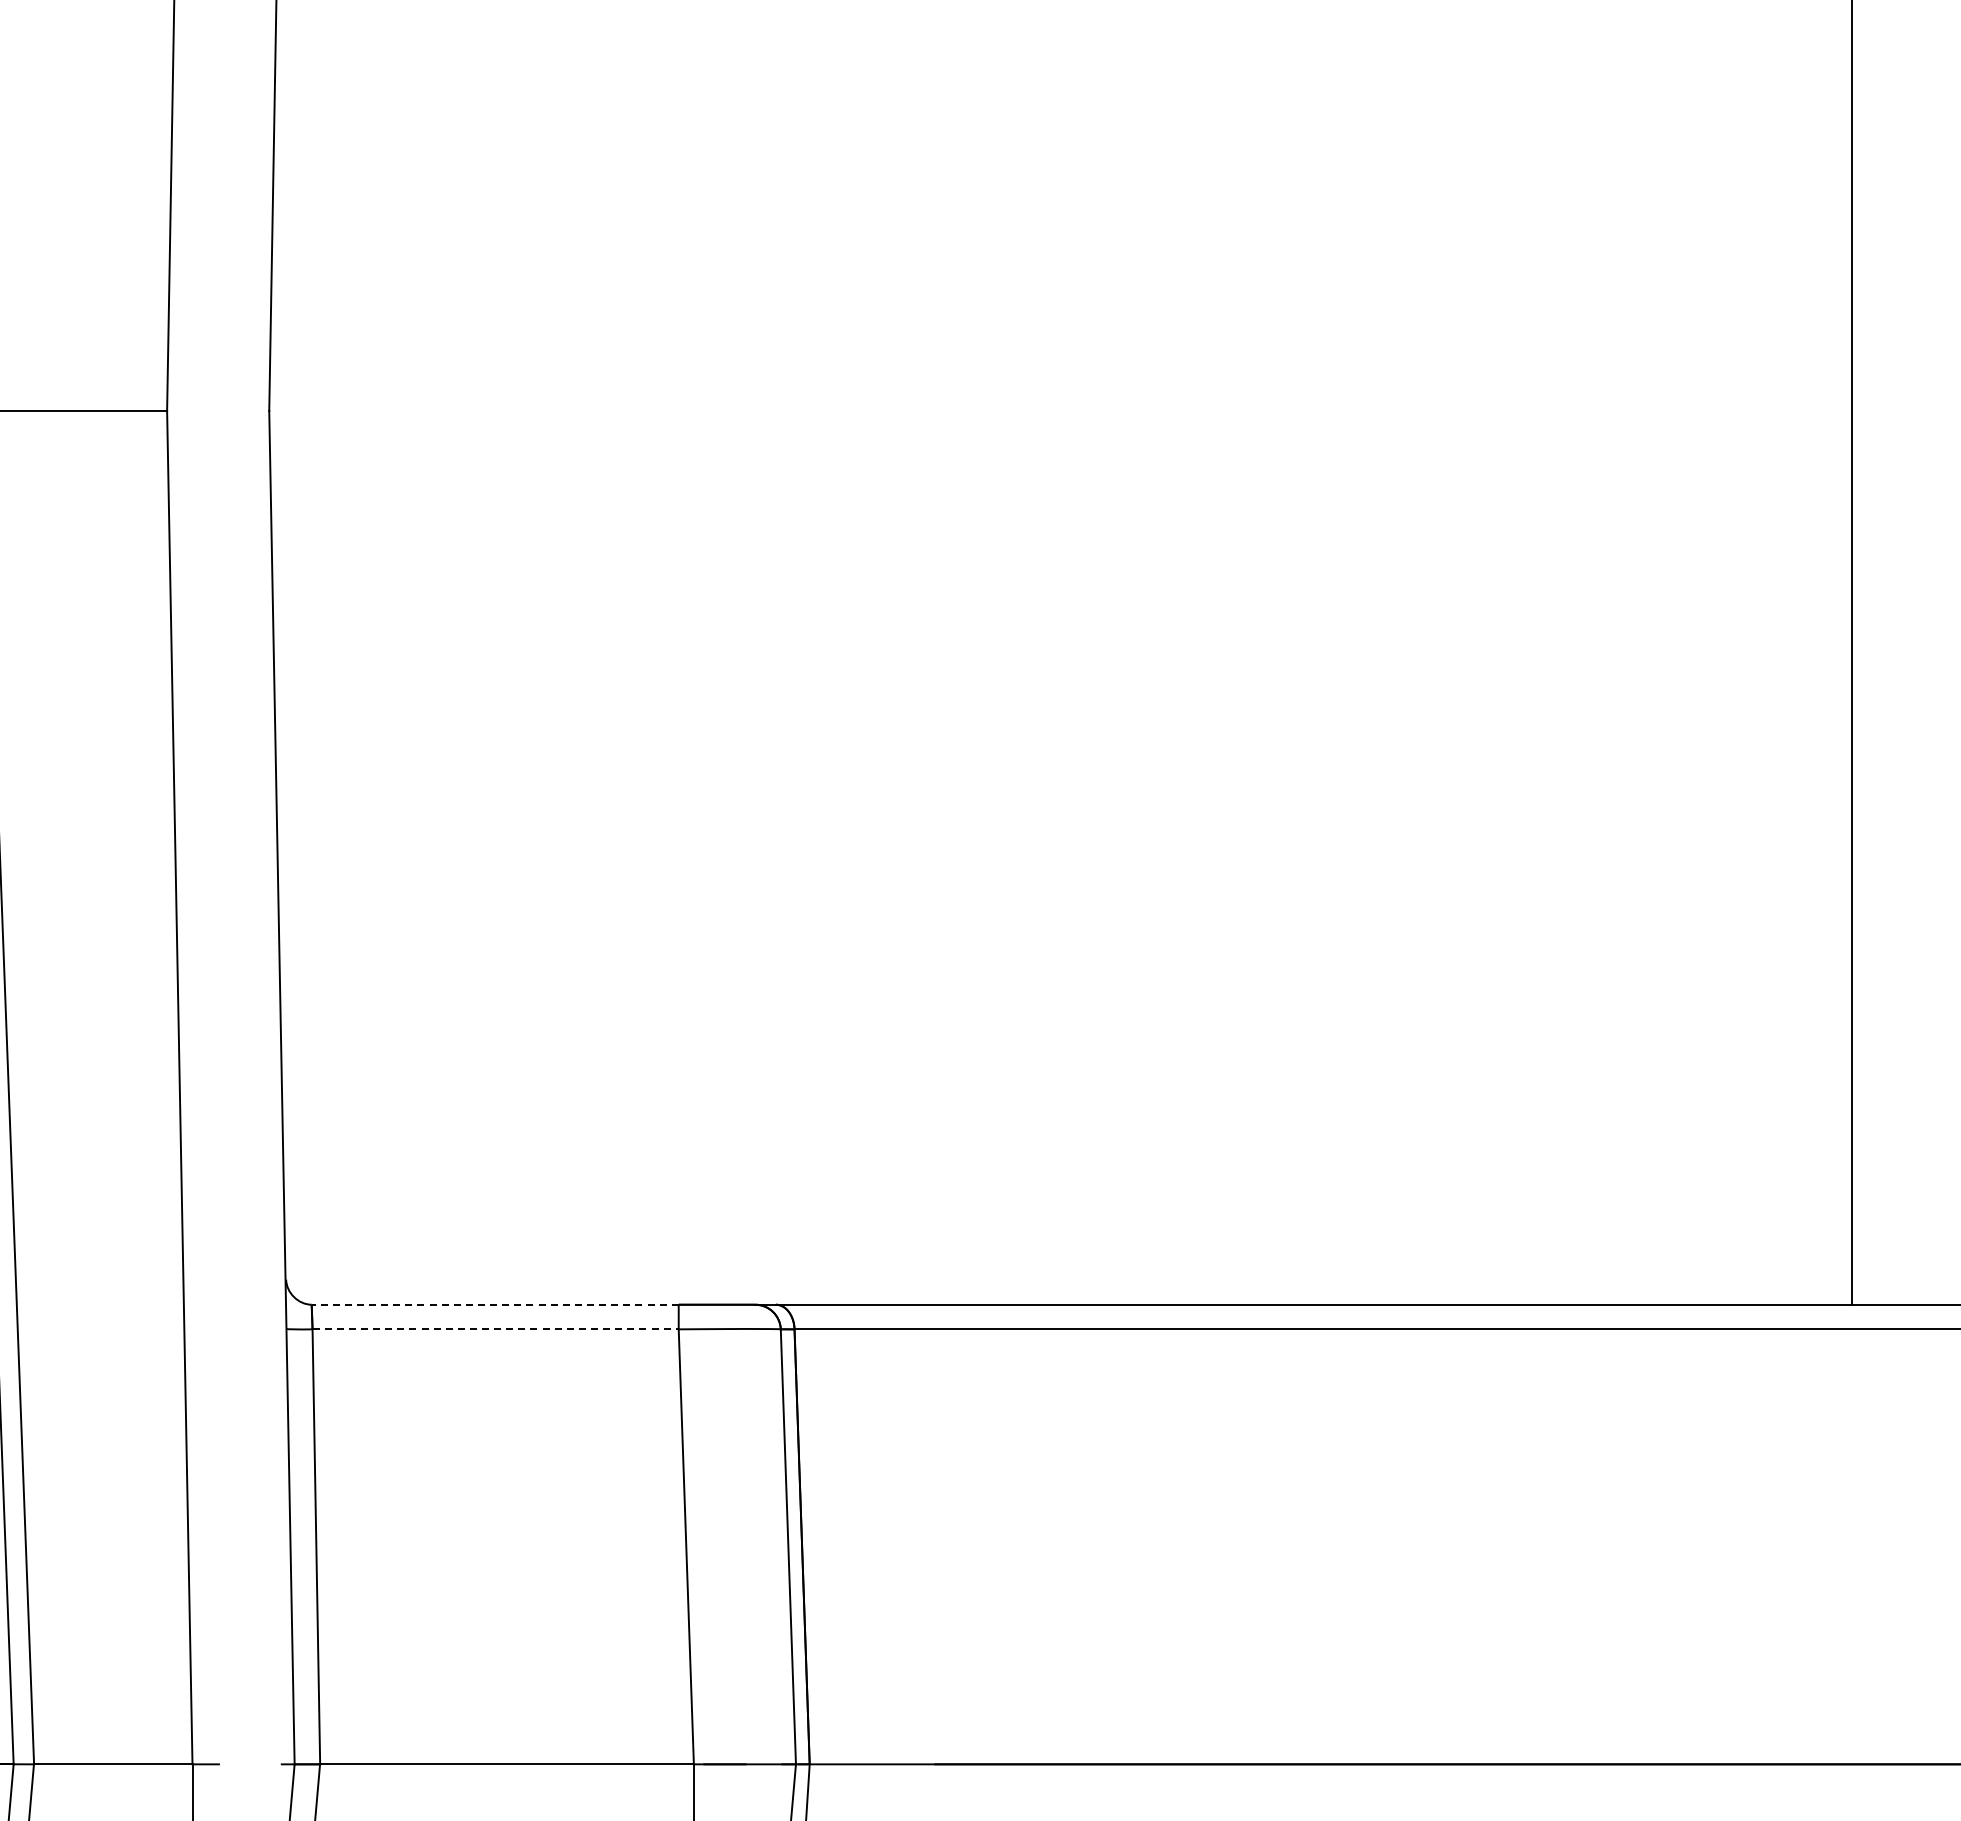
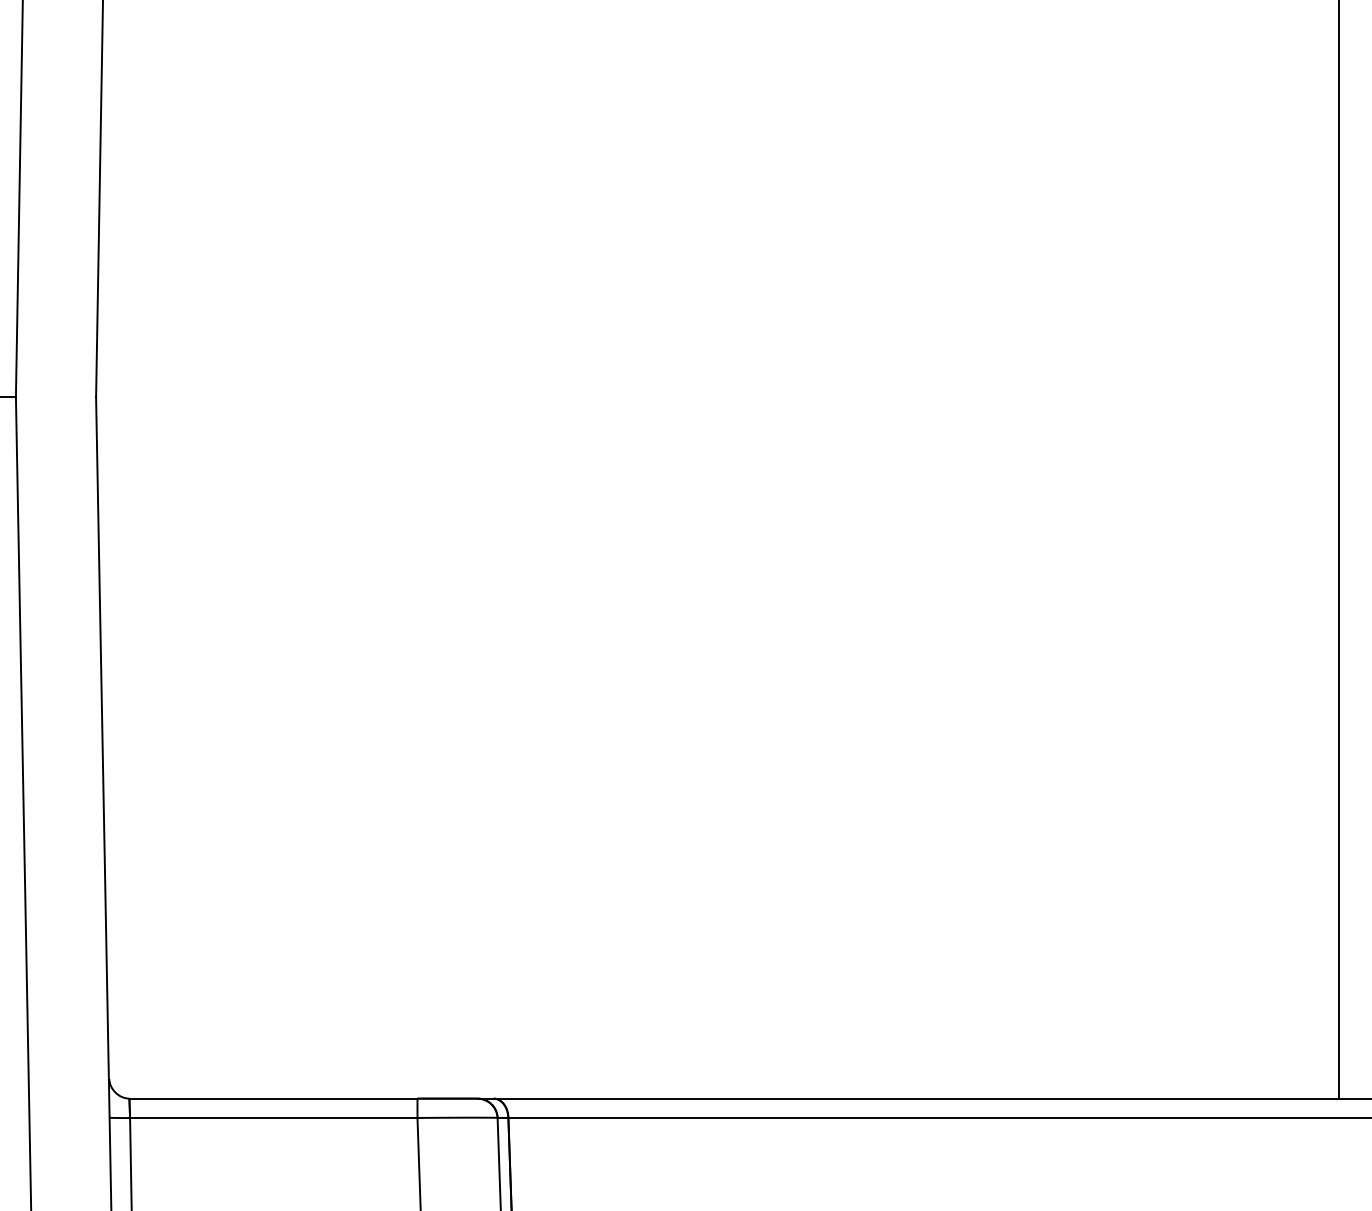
line: (495, 1304) -> (273, 1098), dashed -> solid
line: (496, 1329) -> (274, 1118), dashed -> solid

